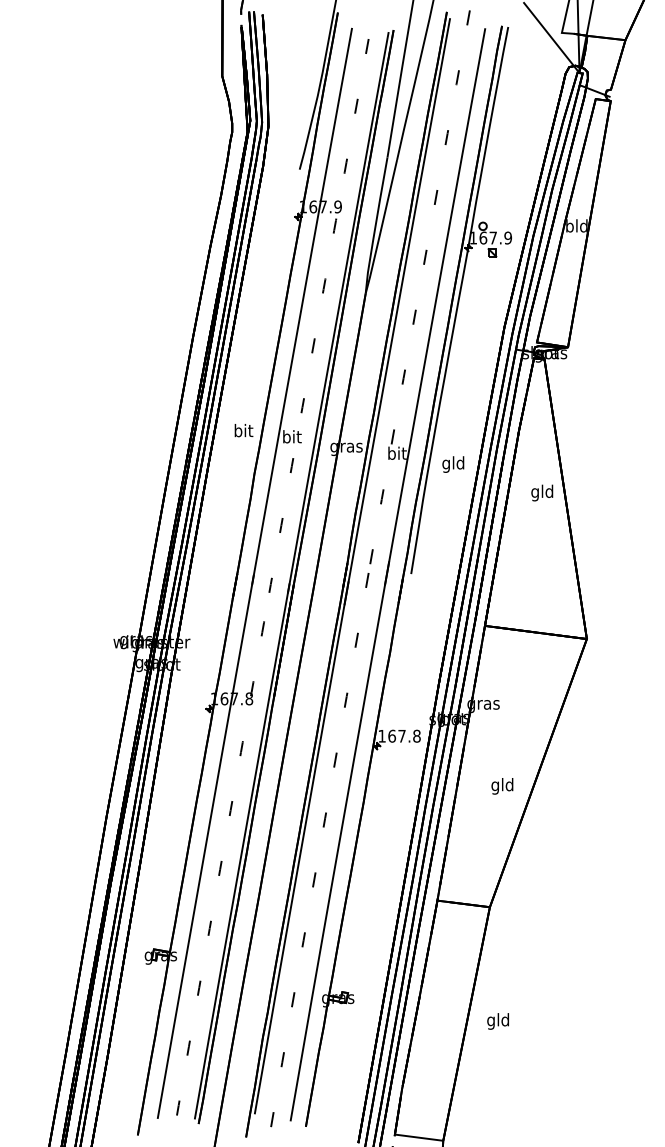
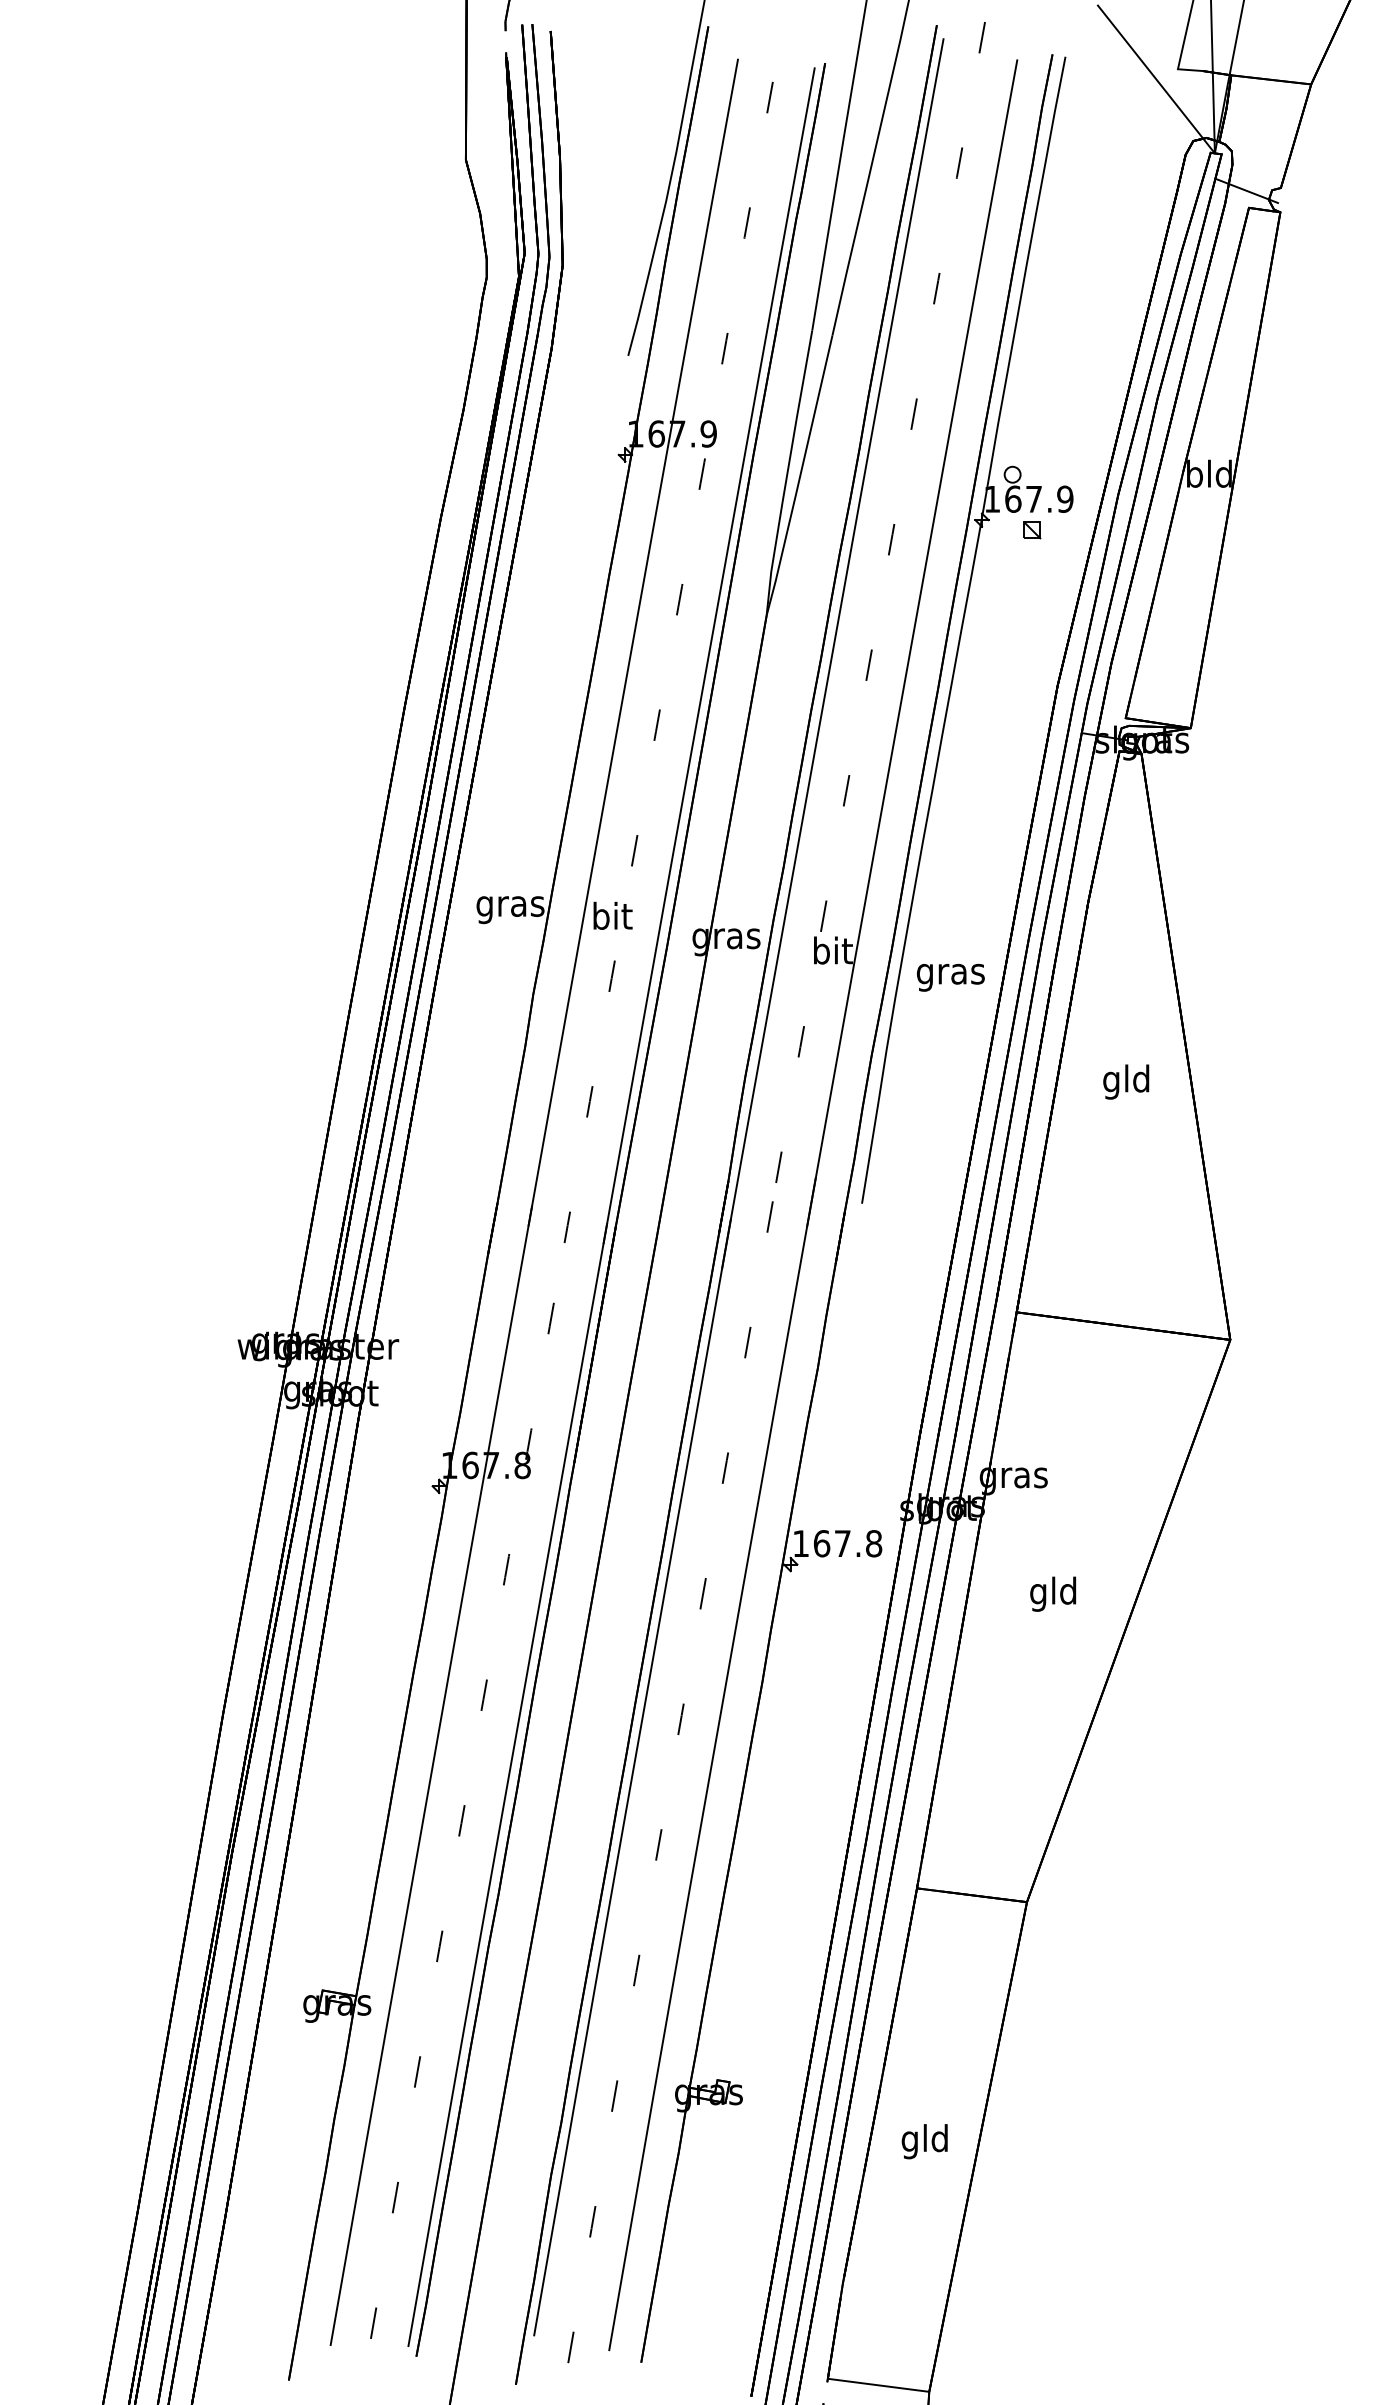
text: (243, 432) -> (510, 906), bit -> gras
text: (453, 464) -> (950, 973), gld -> gras
text: (542, 492) -> (1126, 1080), moved
text: (502, 786) -> (1053, 1594), moved
text: (497, 1021) -> (923, 2141), moved

